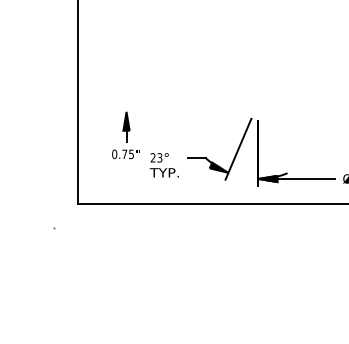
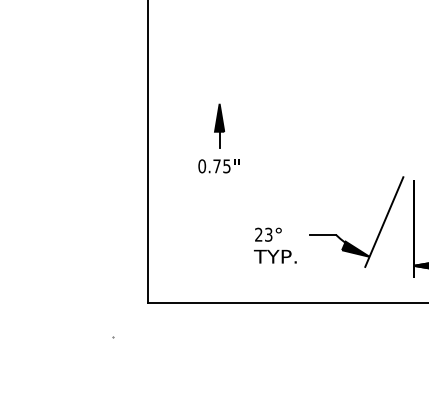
part: (125, 135) -> (218, 138), moved

